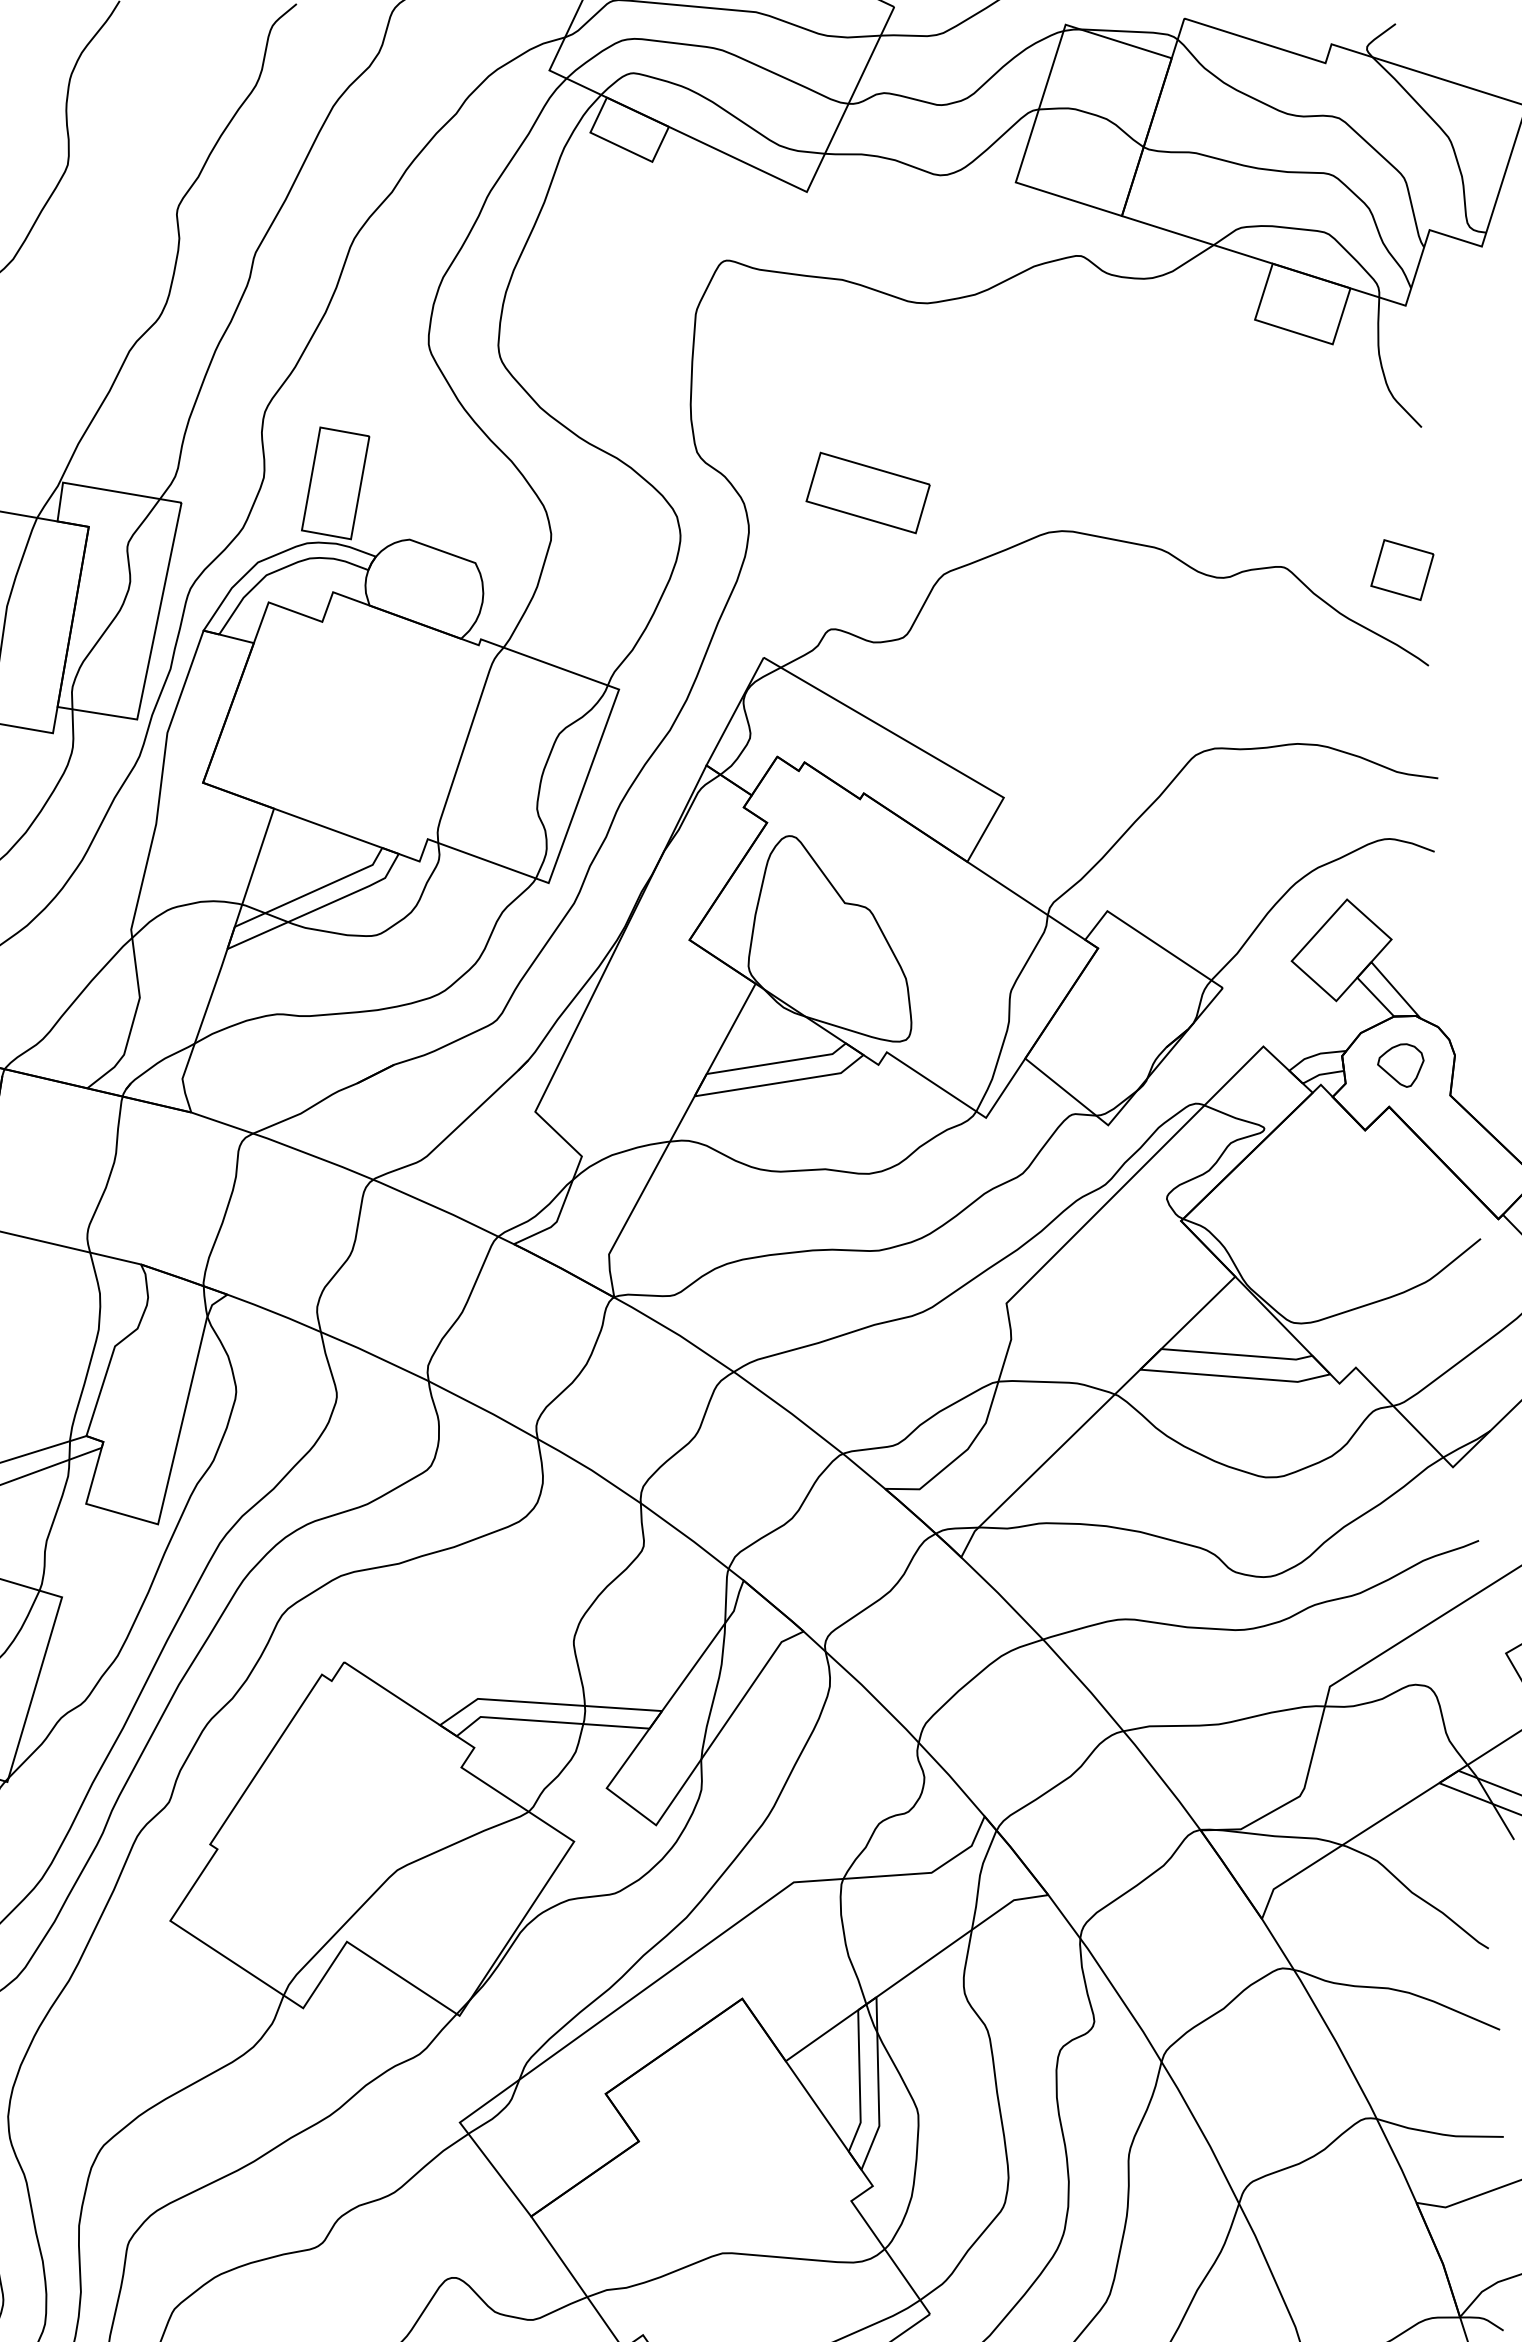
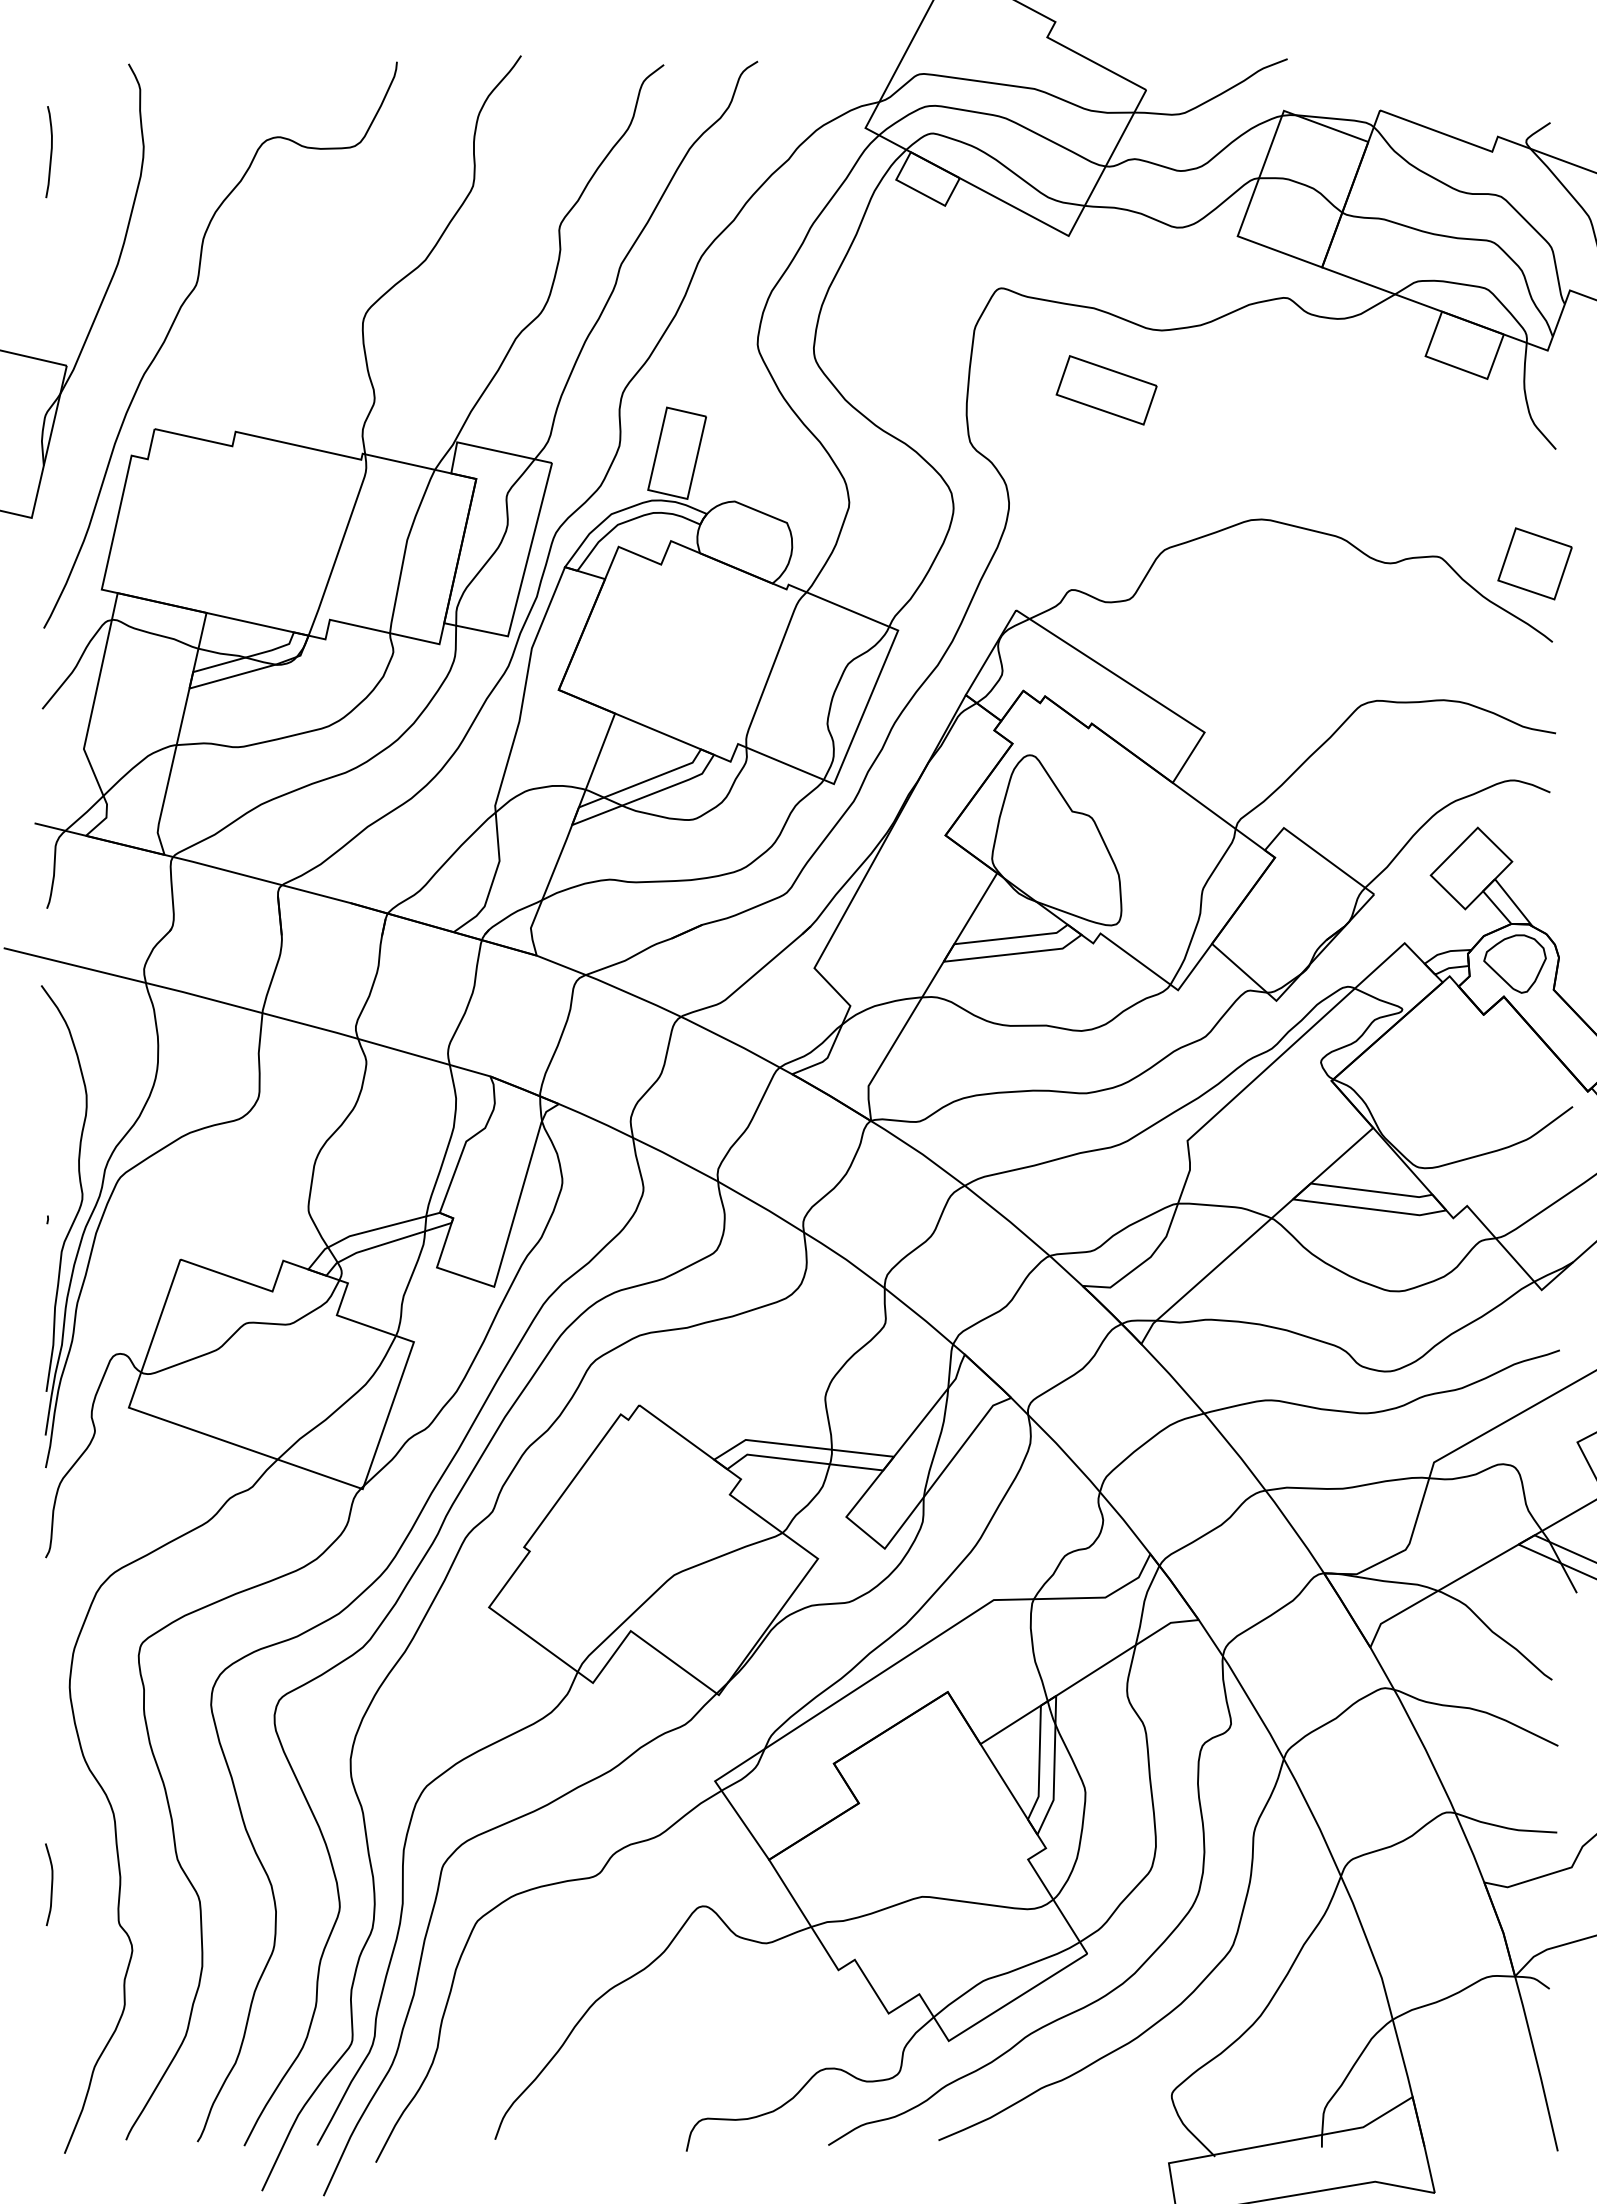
part: (867, 493) -> (1106, 390), moved
part: (1401, 569) -> (1534, 563), size x1.43
part: (1400, 1065) -> (1514, 963), size x1.67

